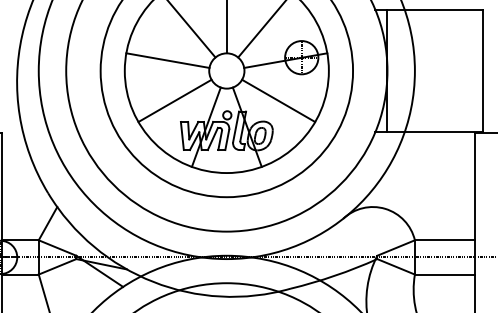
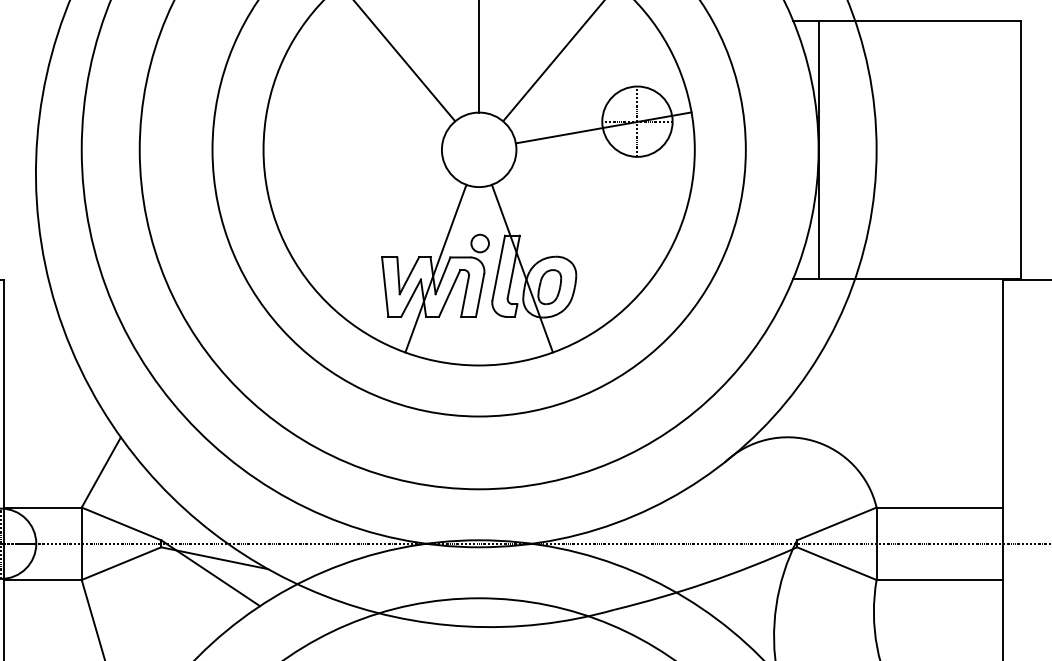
line: (167, 60) -> (353, 127), removed
line: (174, 100) -> (368, 212), removed
line: (278, 100) -> (588, 212), removed

